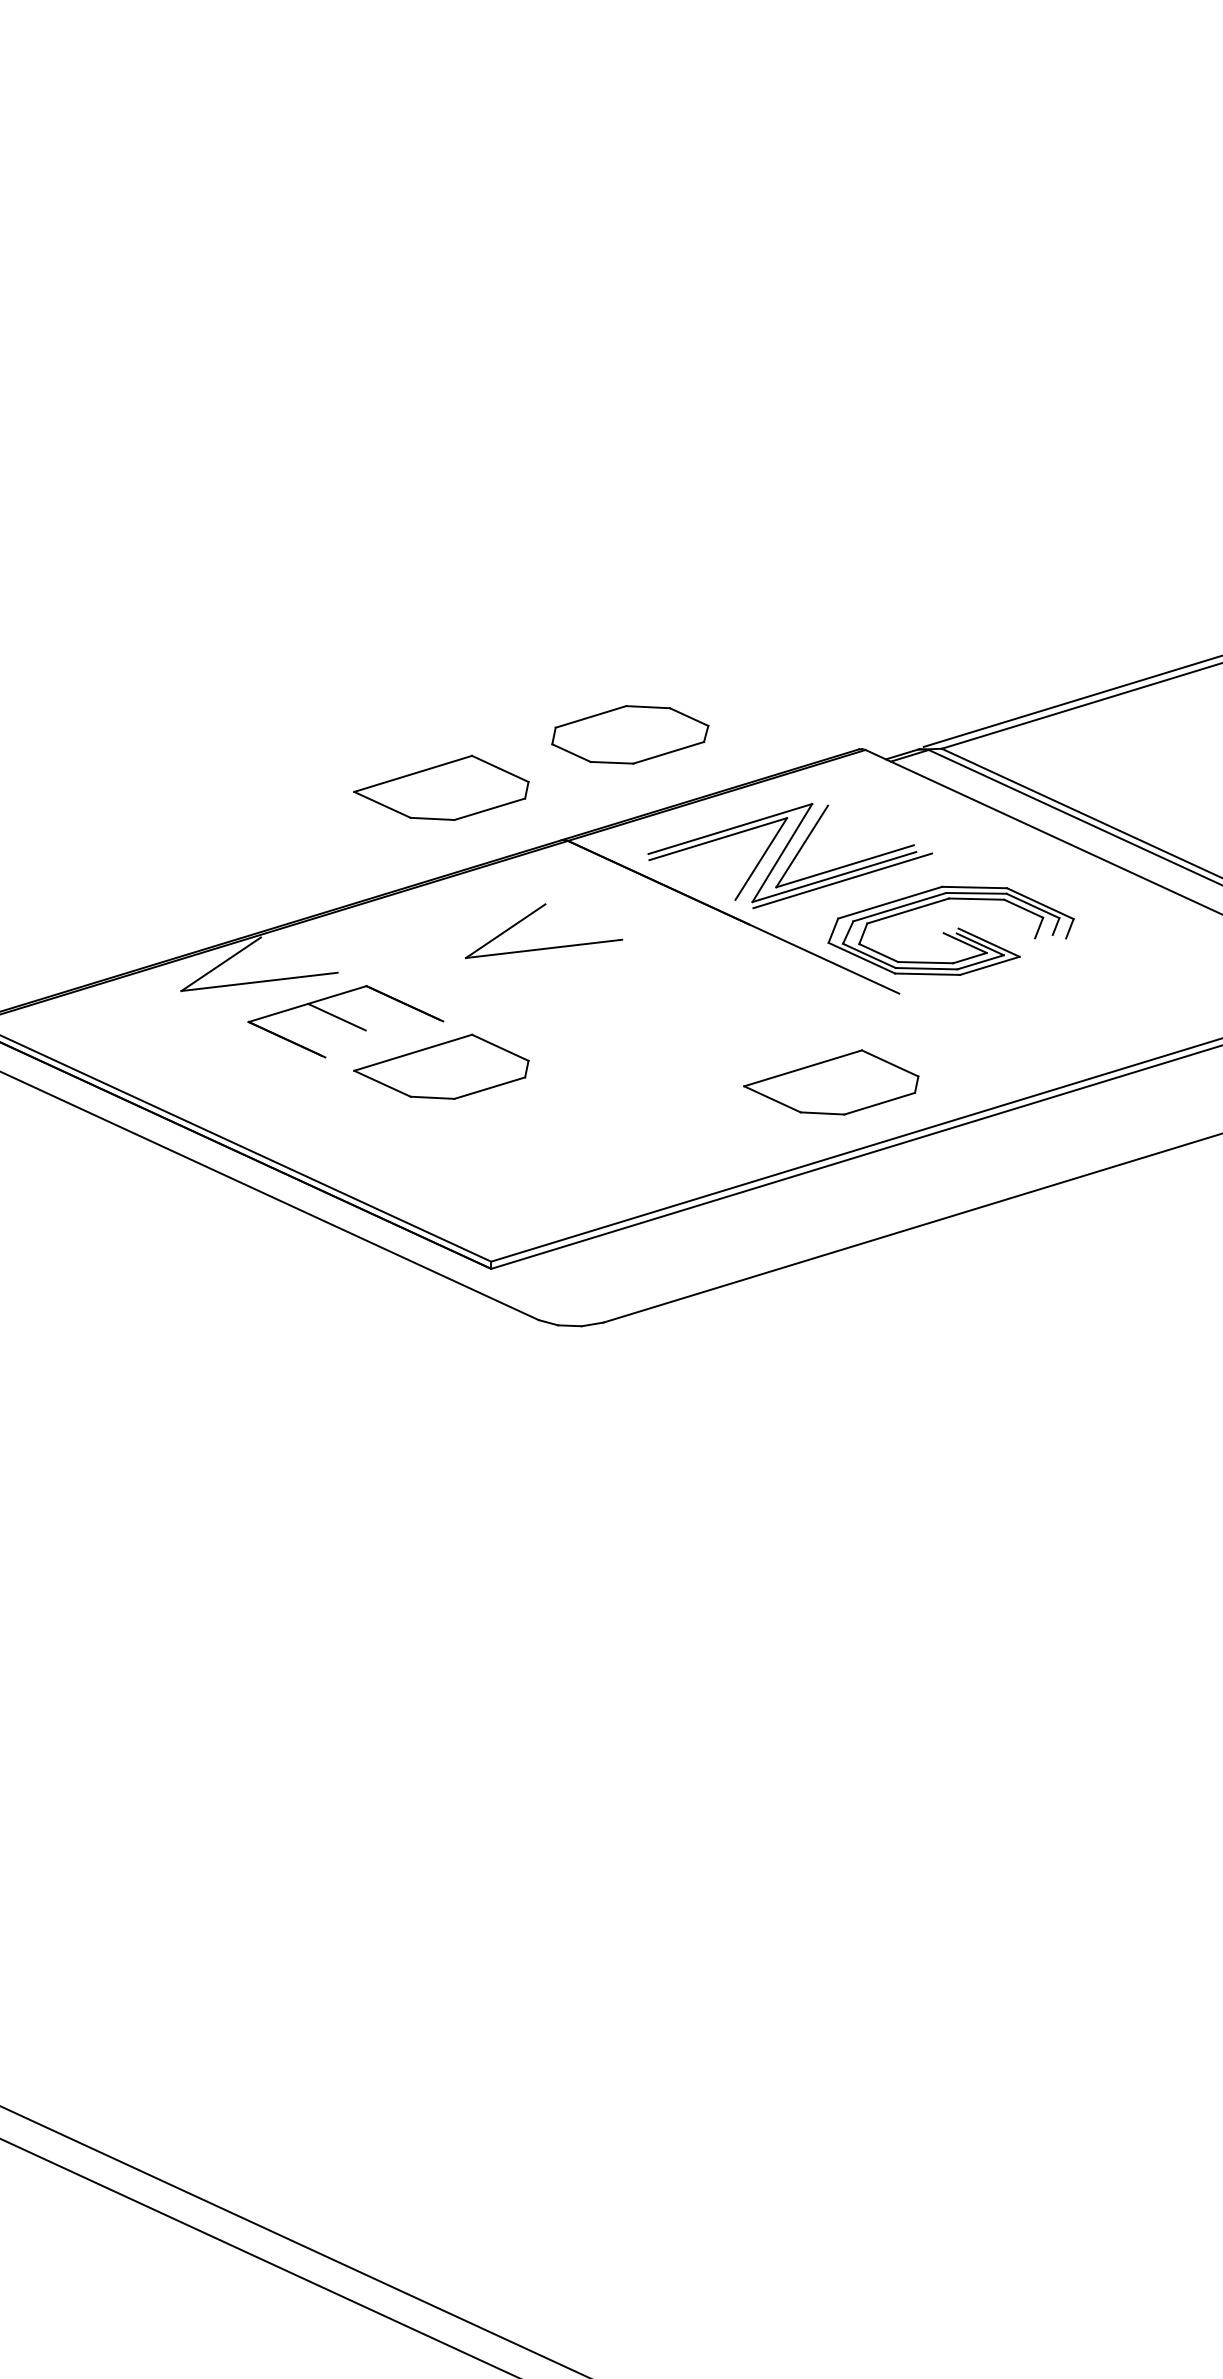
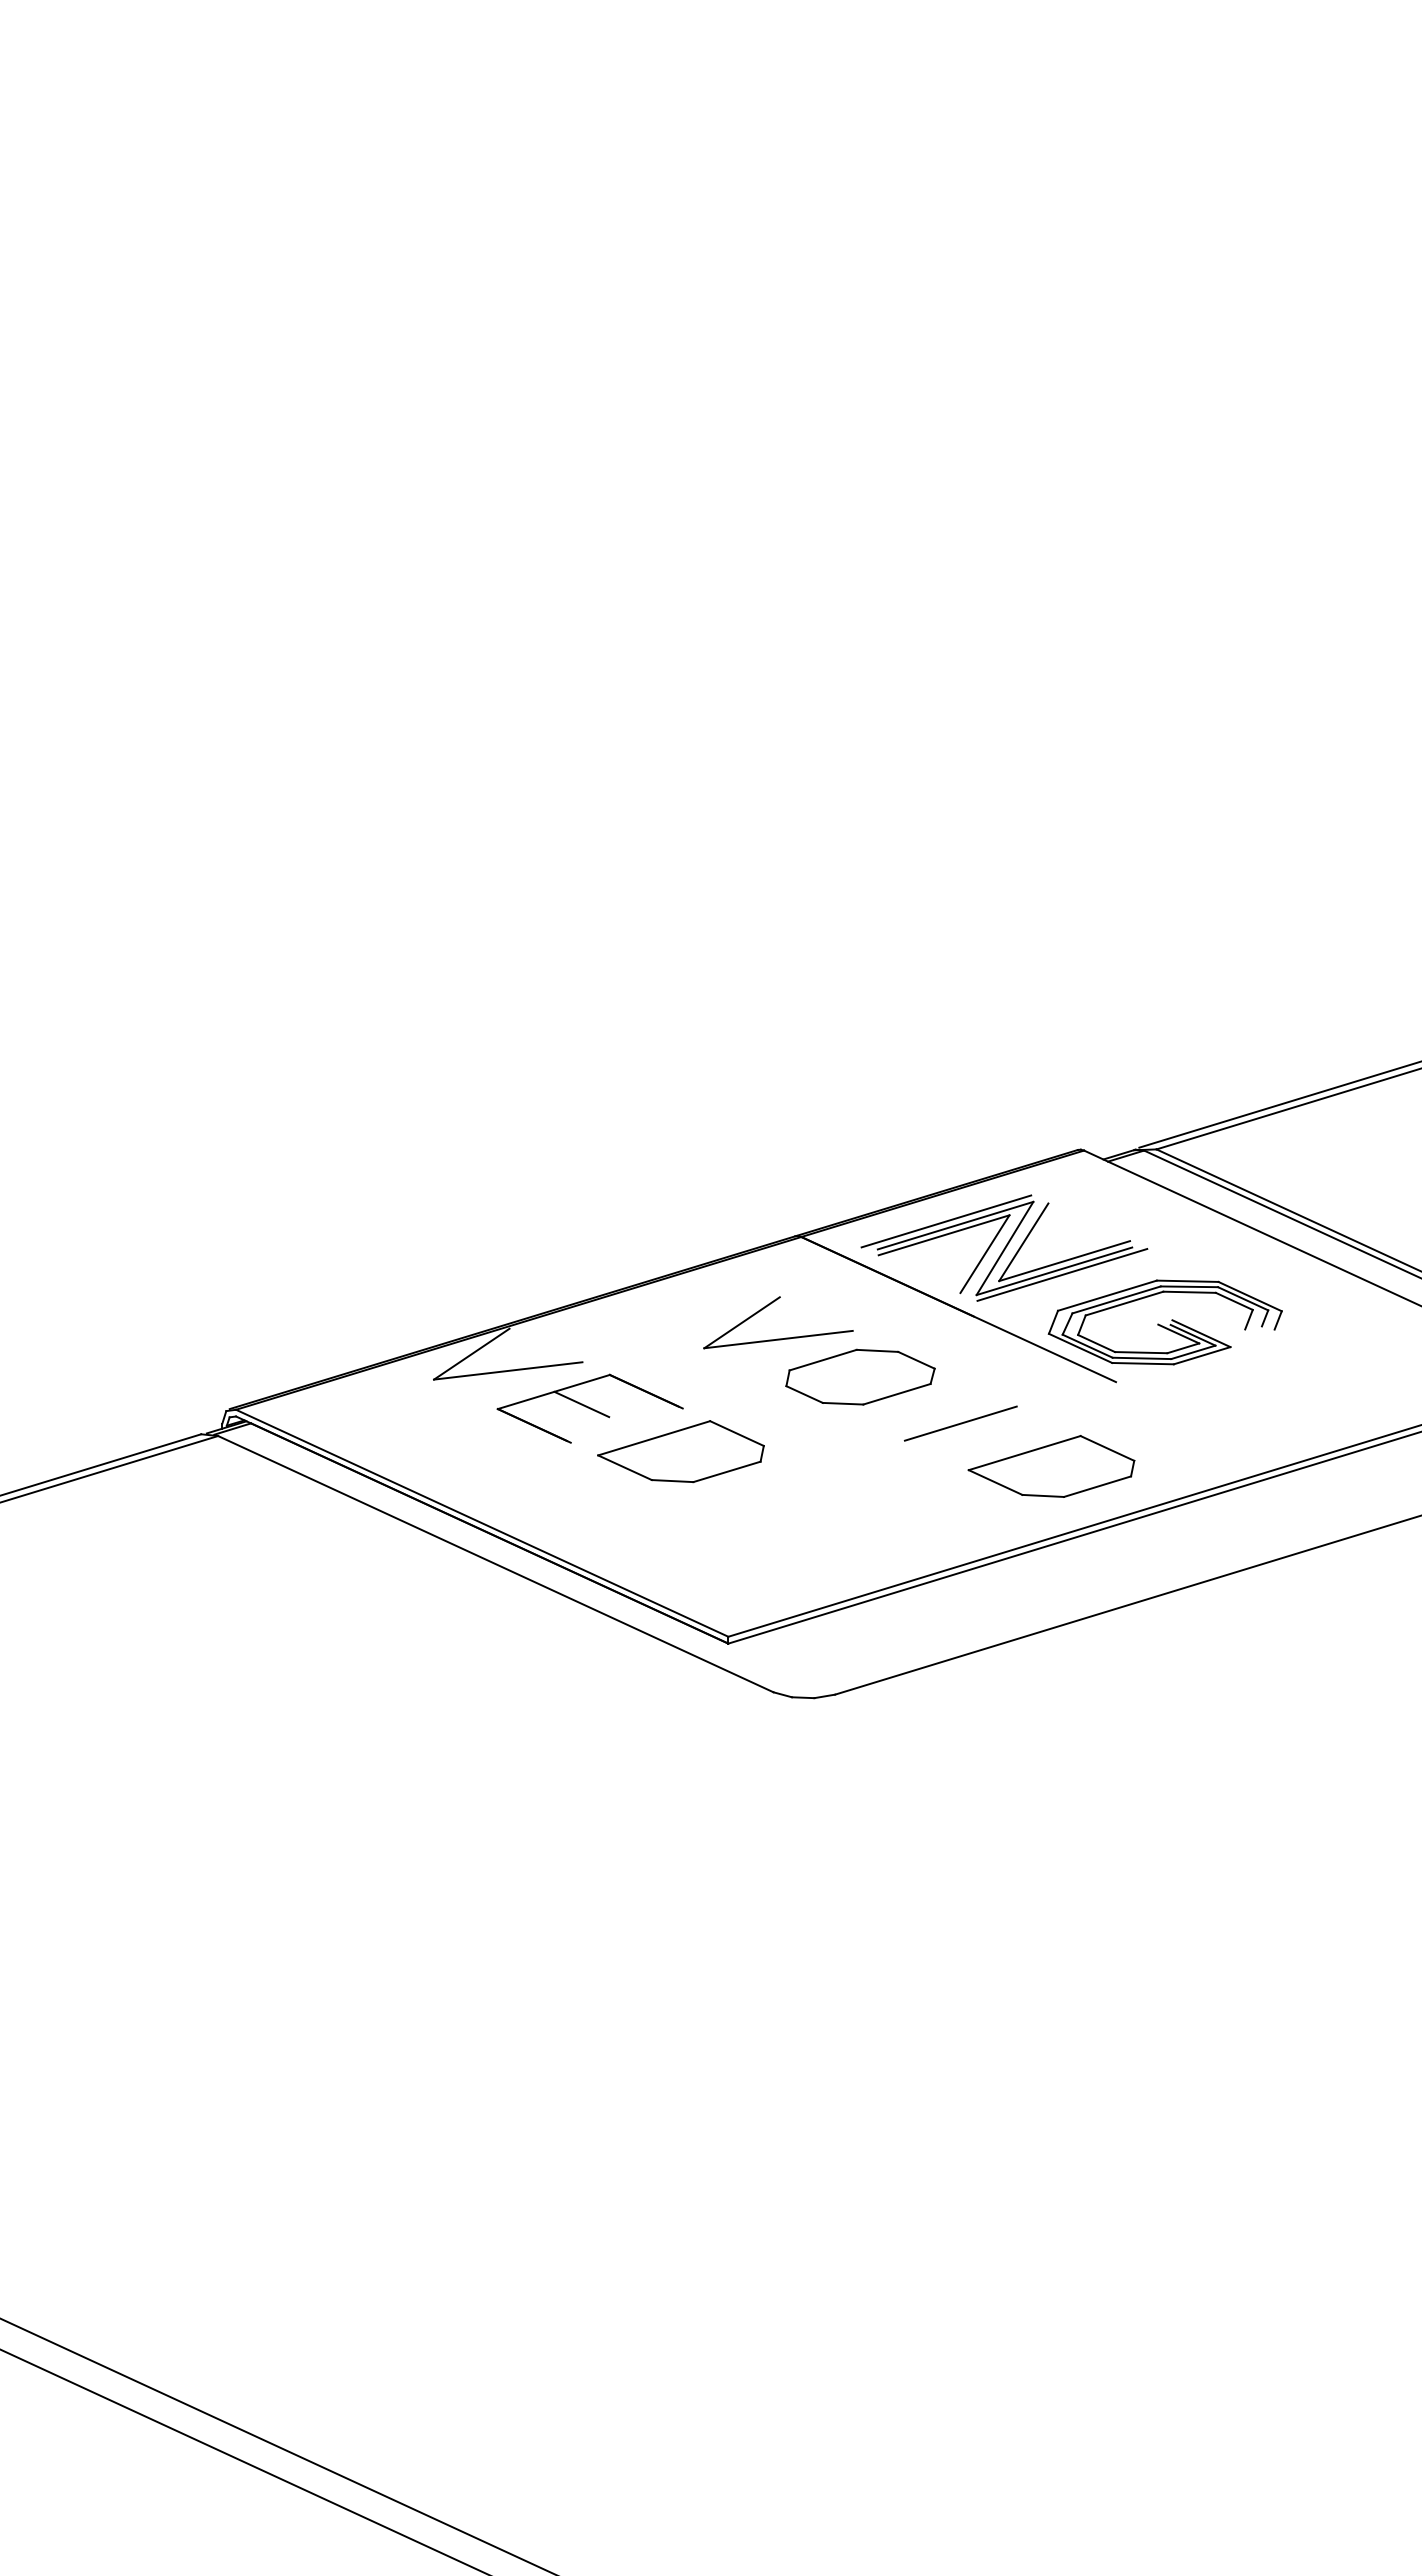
part: (630, 734) -> (860, 1376), moved
part: (440, 787) -> (680, 1186), removed
line: (720, 824) -> (946, 1221), added
line: (735, 1037) -> (960, 1423), added

